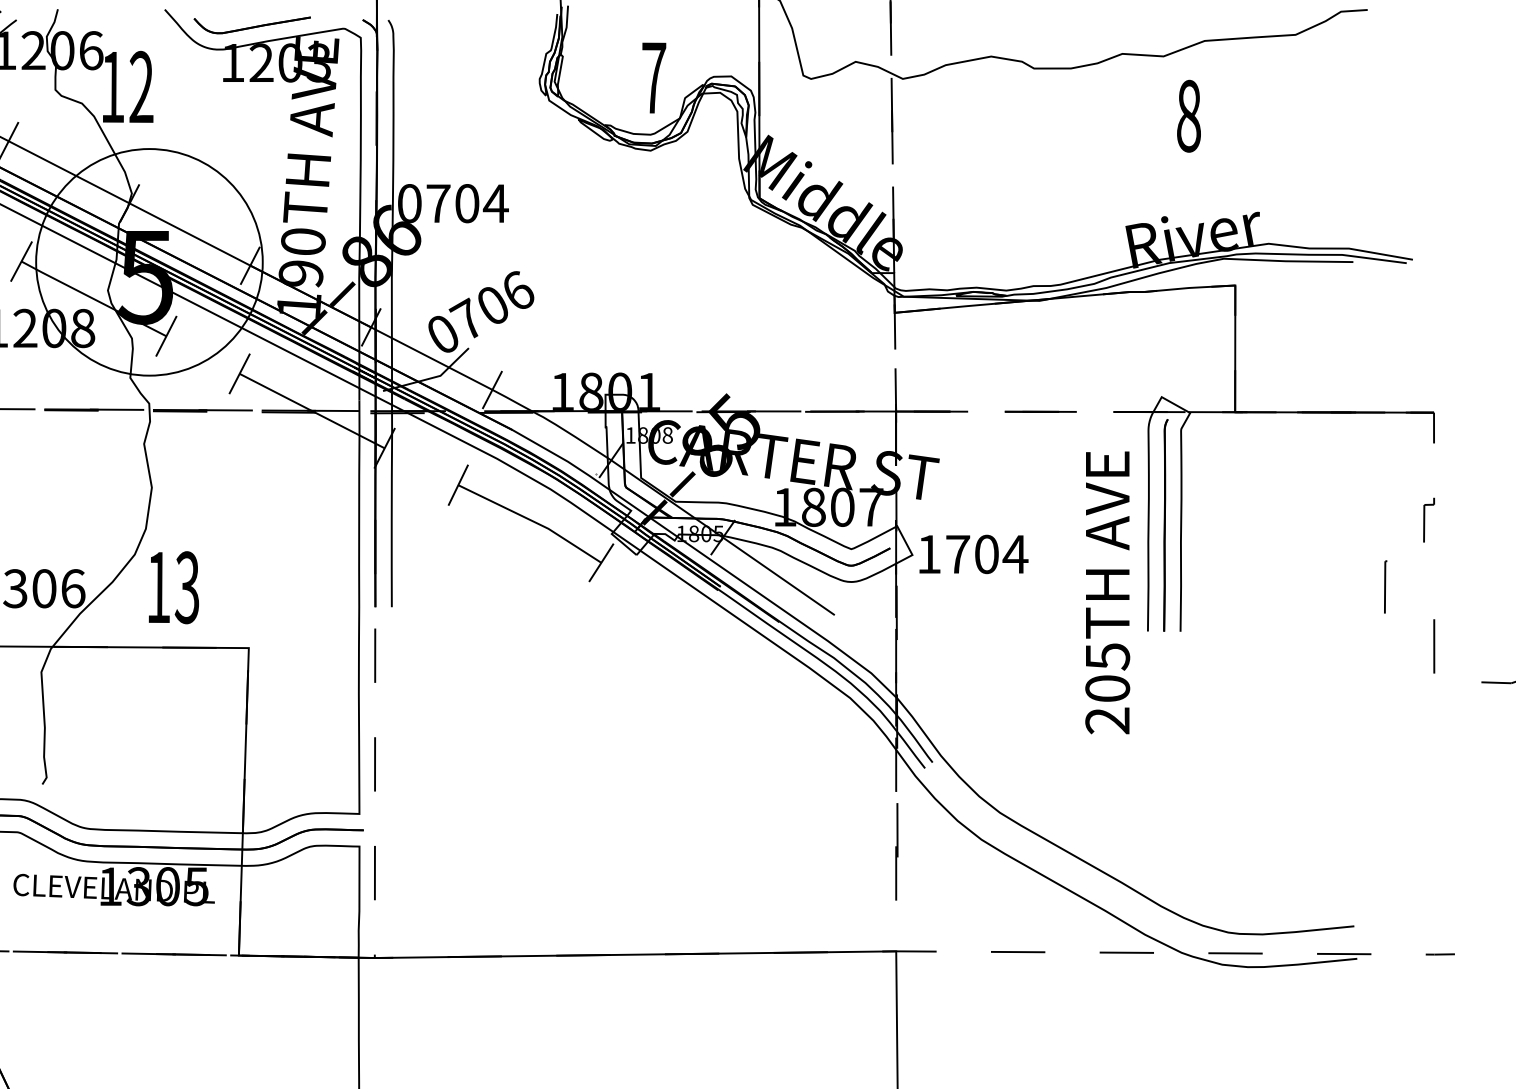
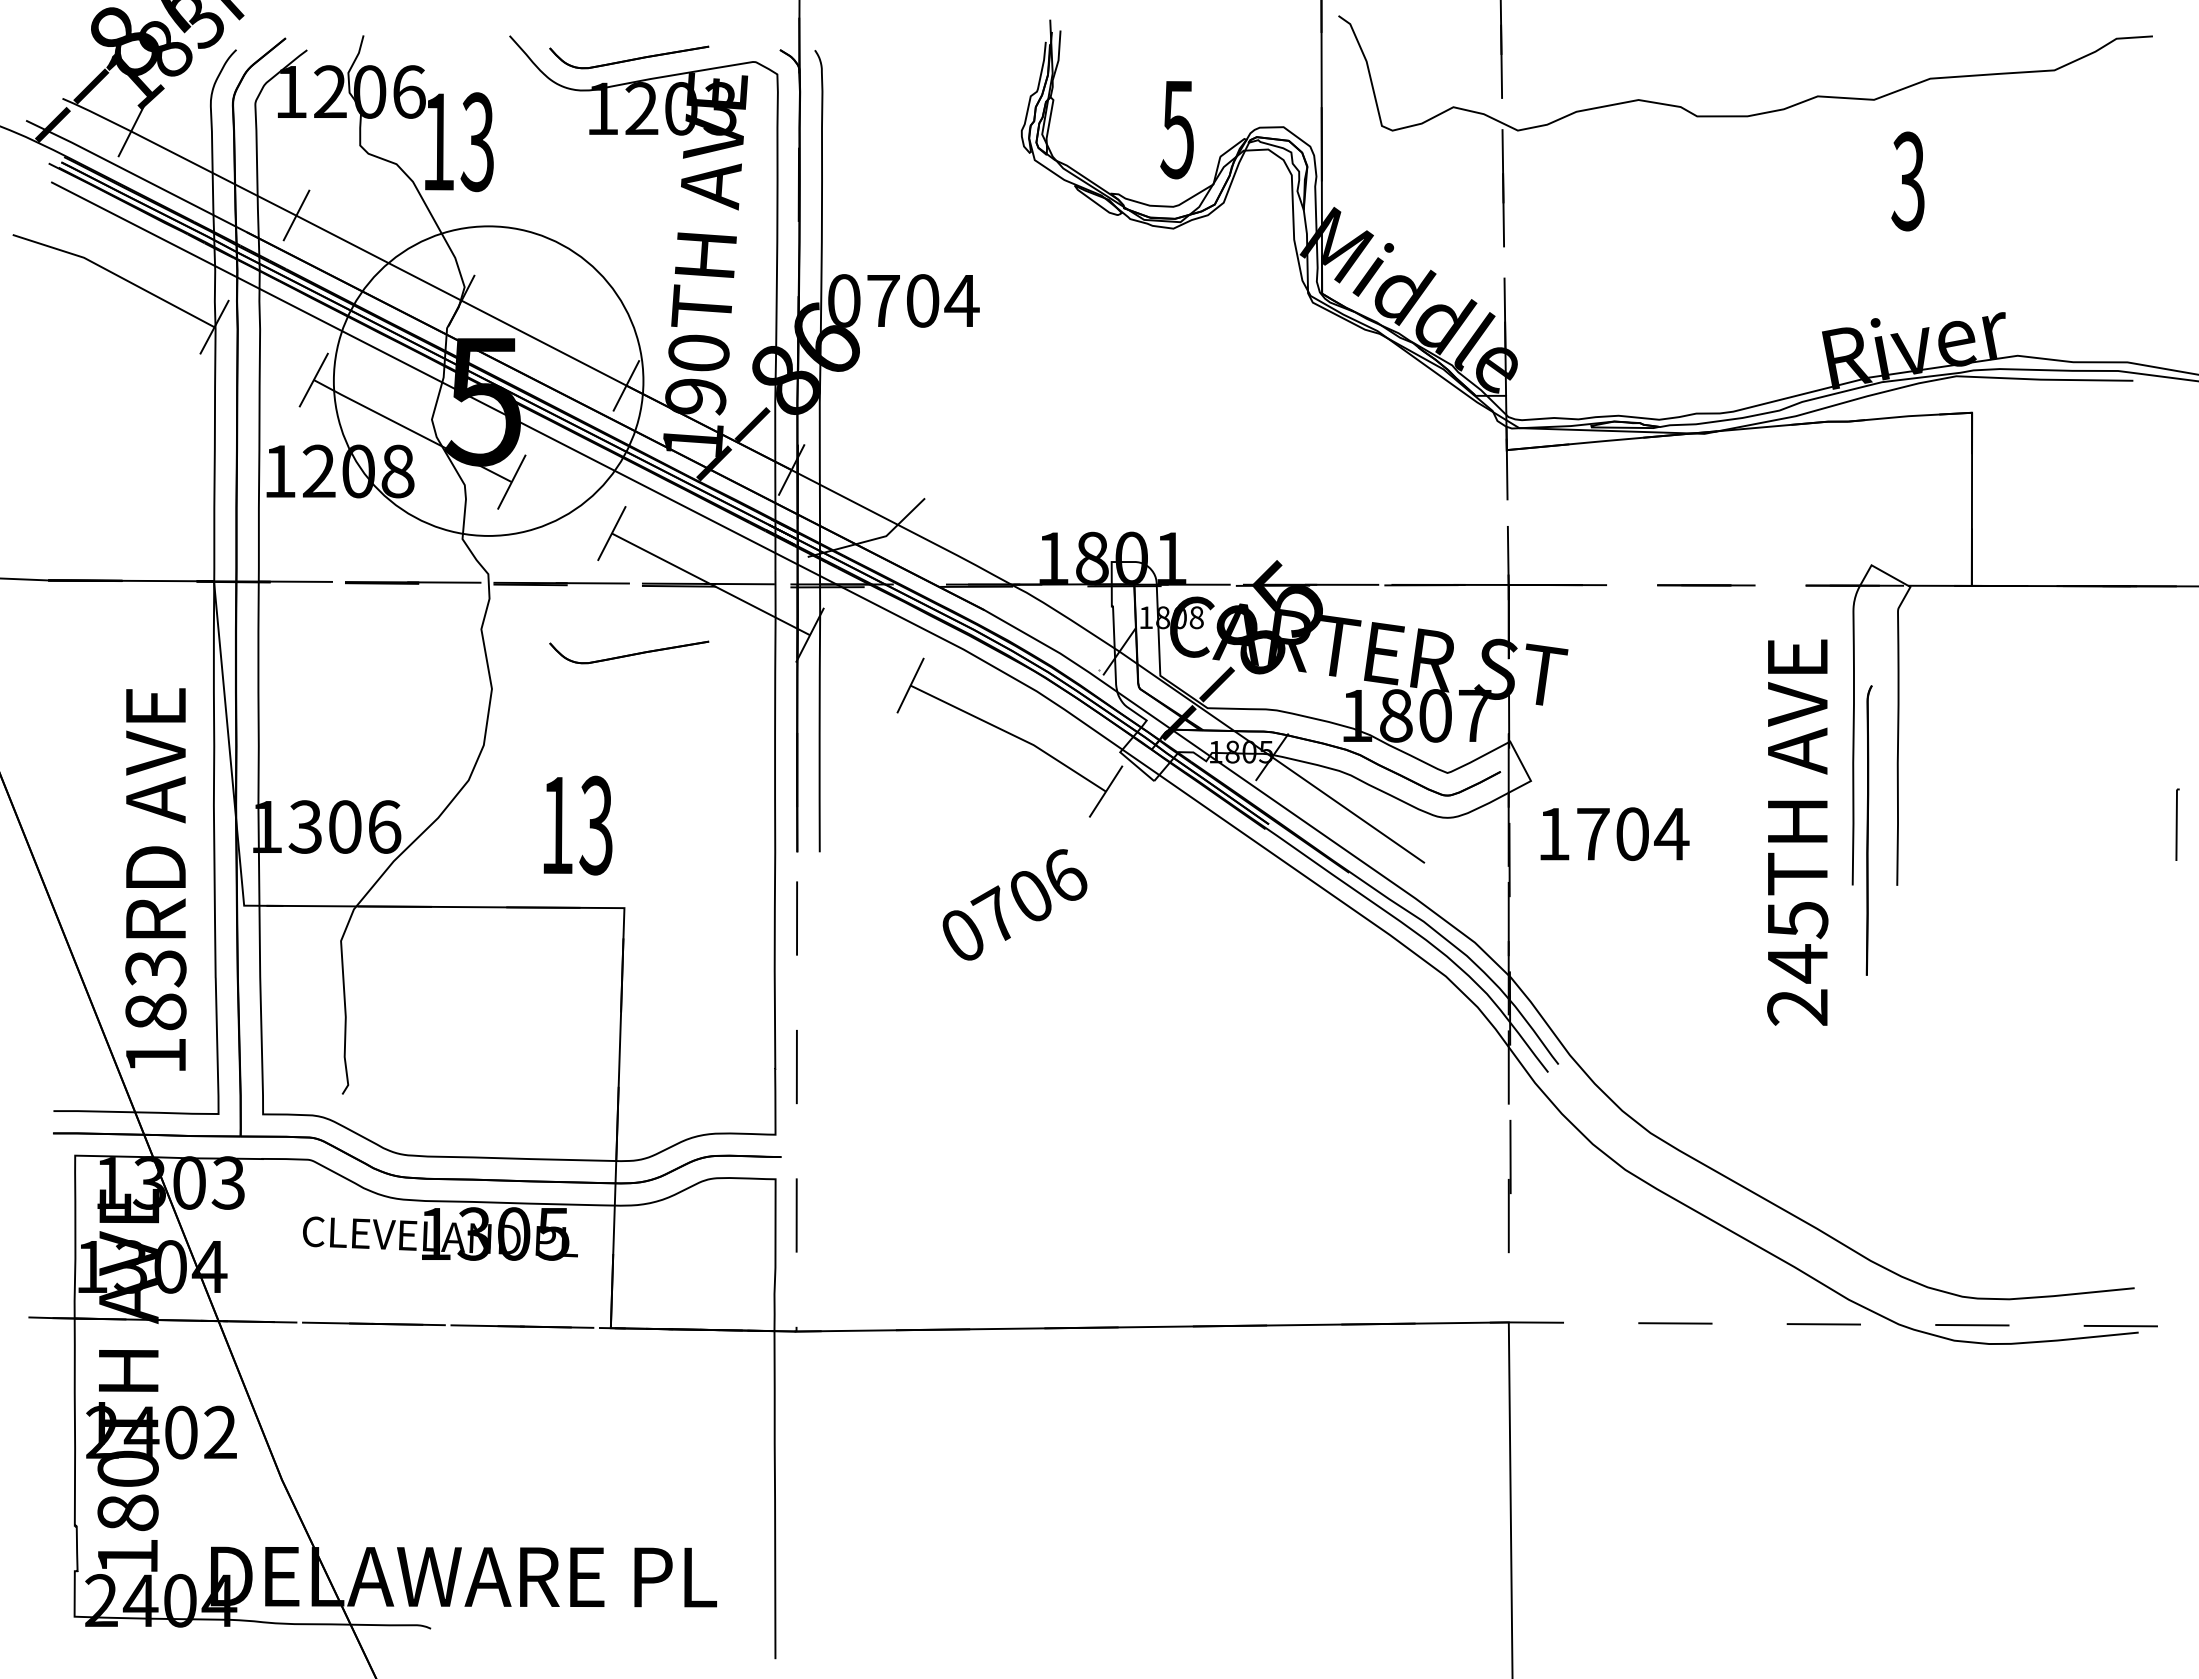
text: (653, 78) -> (1177, 130), 7 -> 5
text: (141, 87) -> (477, 142), 12 -> 13
text: (1188, 116) -> (1908, 181), 8 -> 3
text: (480, 311) -> (1014, 904), moved
line: (491, 389) -> (956, 555), removed
part: (252, 460) -> (629, 652), added
part: (1165, 525) -> (1868, 830), moved
text: (973, 553) -> (1614, 833), moved
text: (173, 587) -> (577, 825), moved
text: (1107, 688) -> (1797, 963), 205TH -> 245TH

